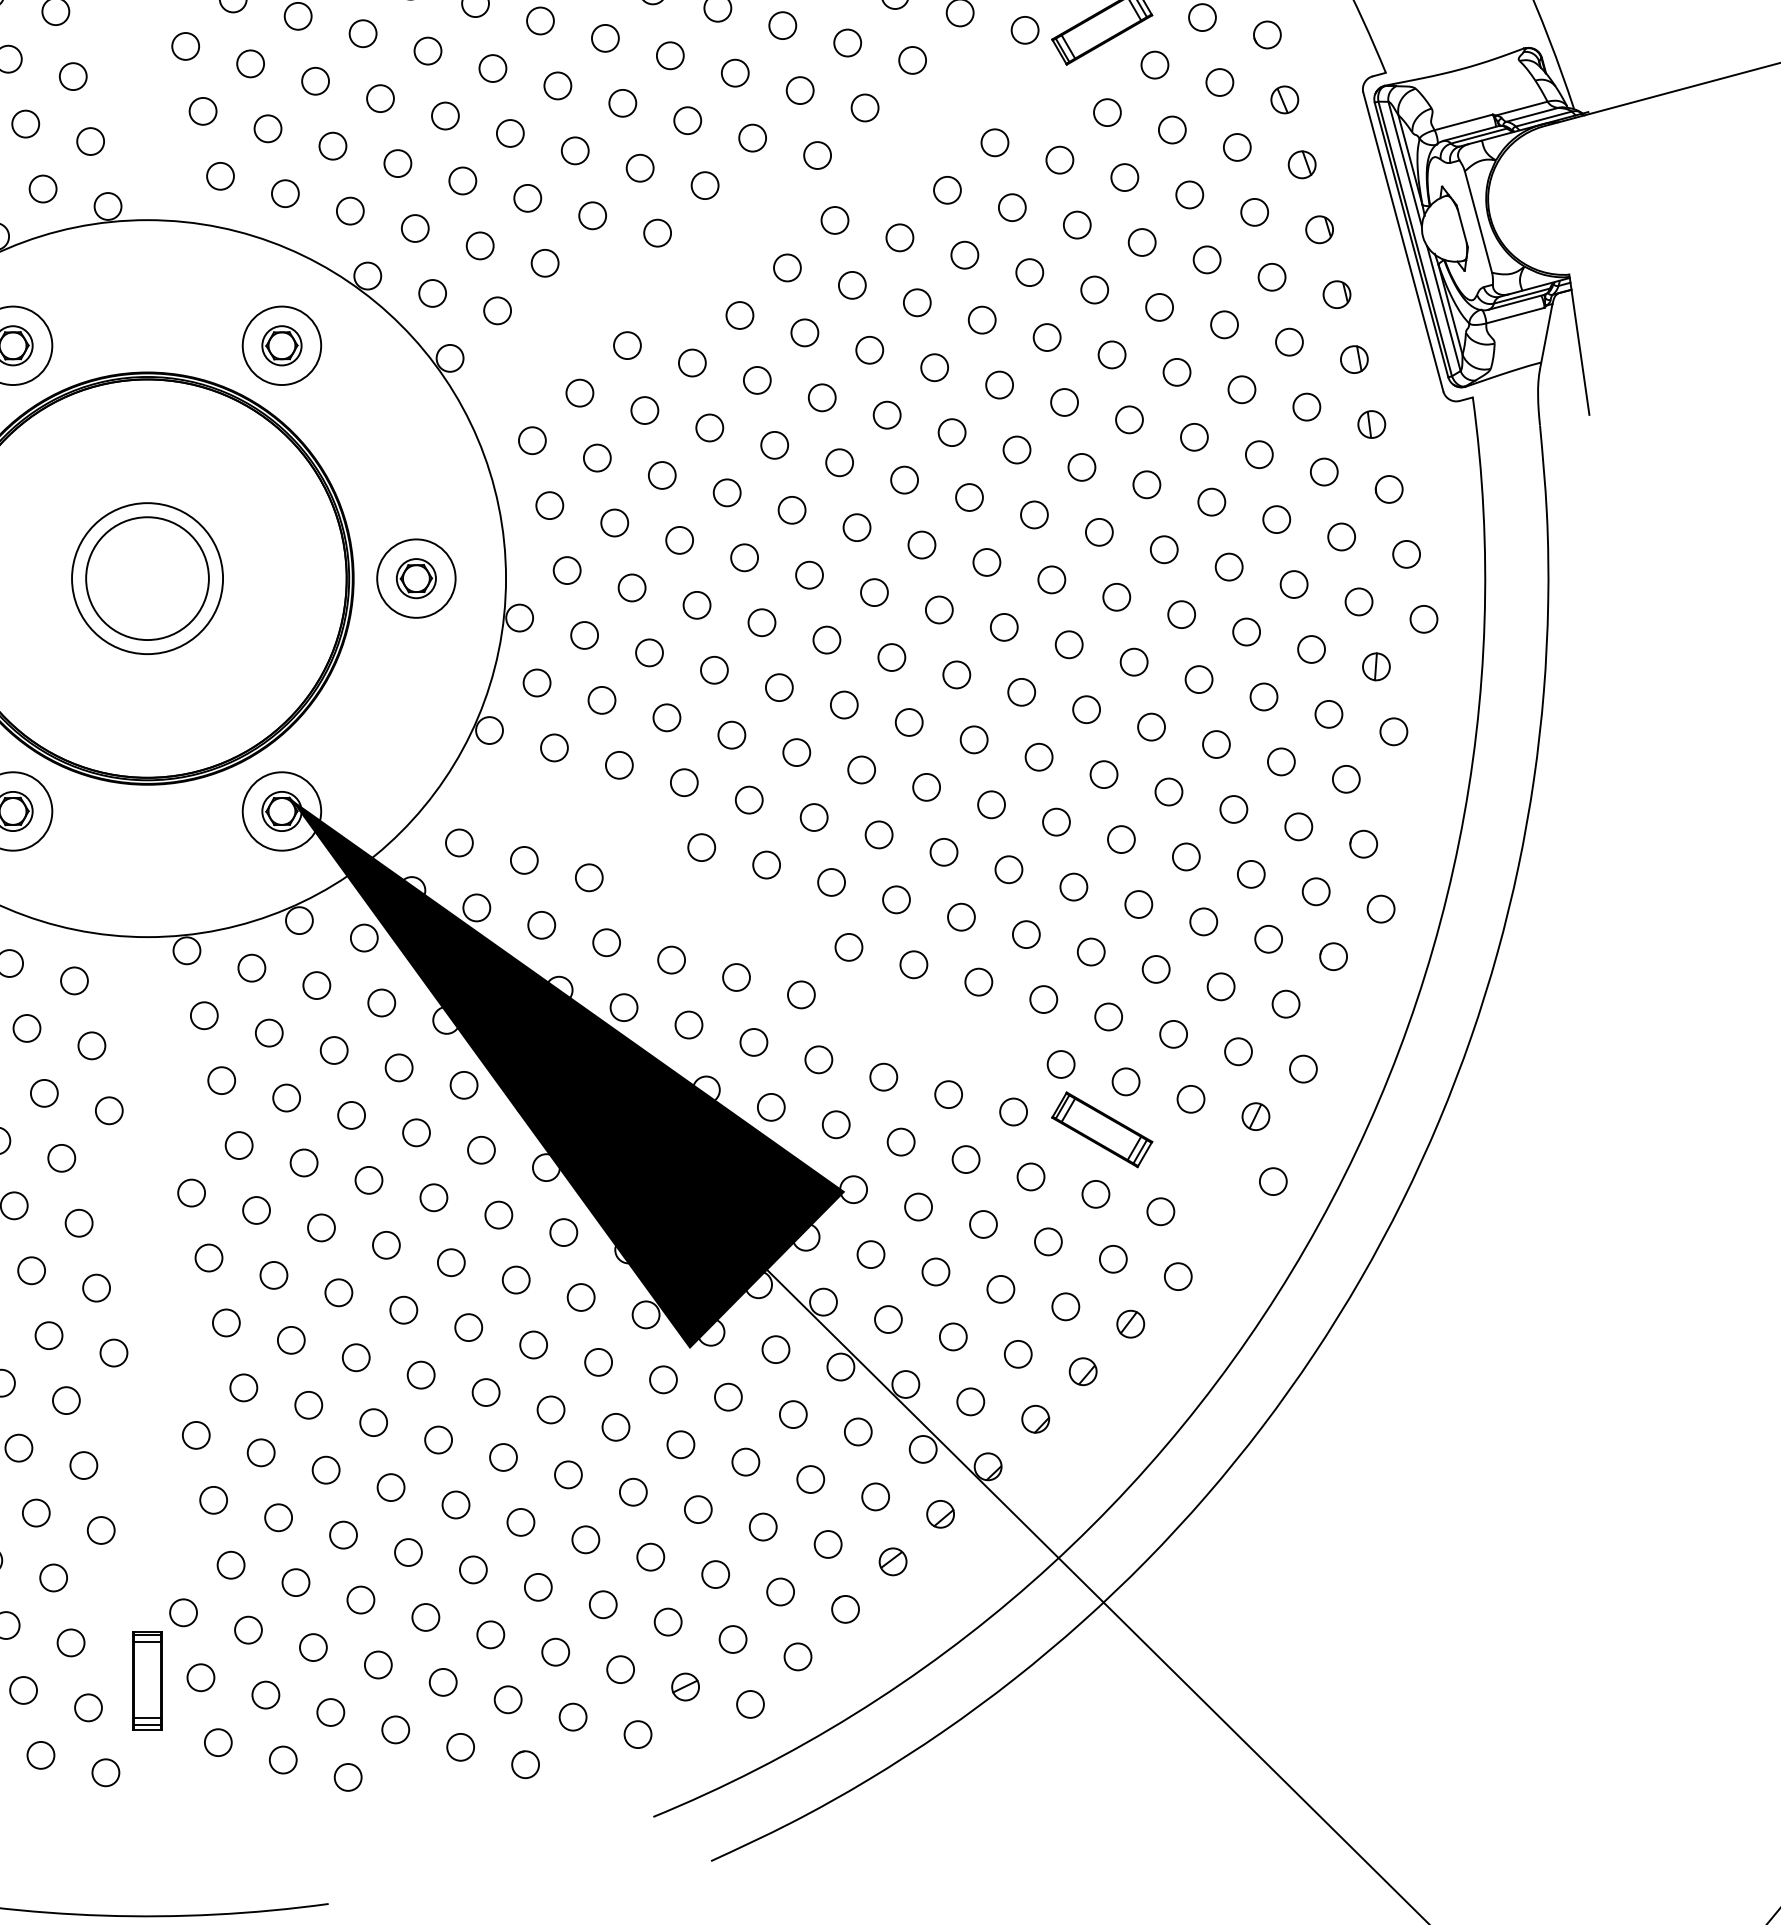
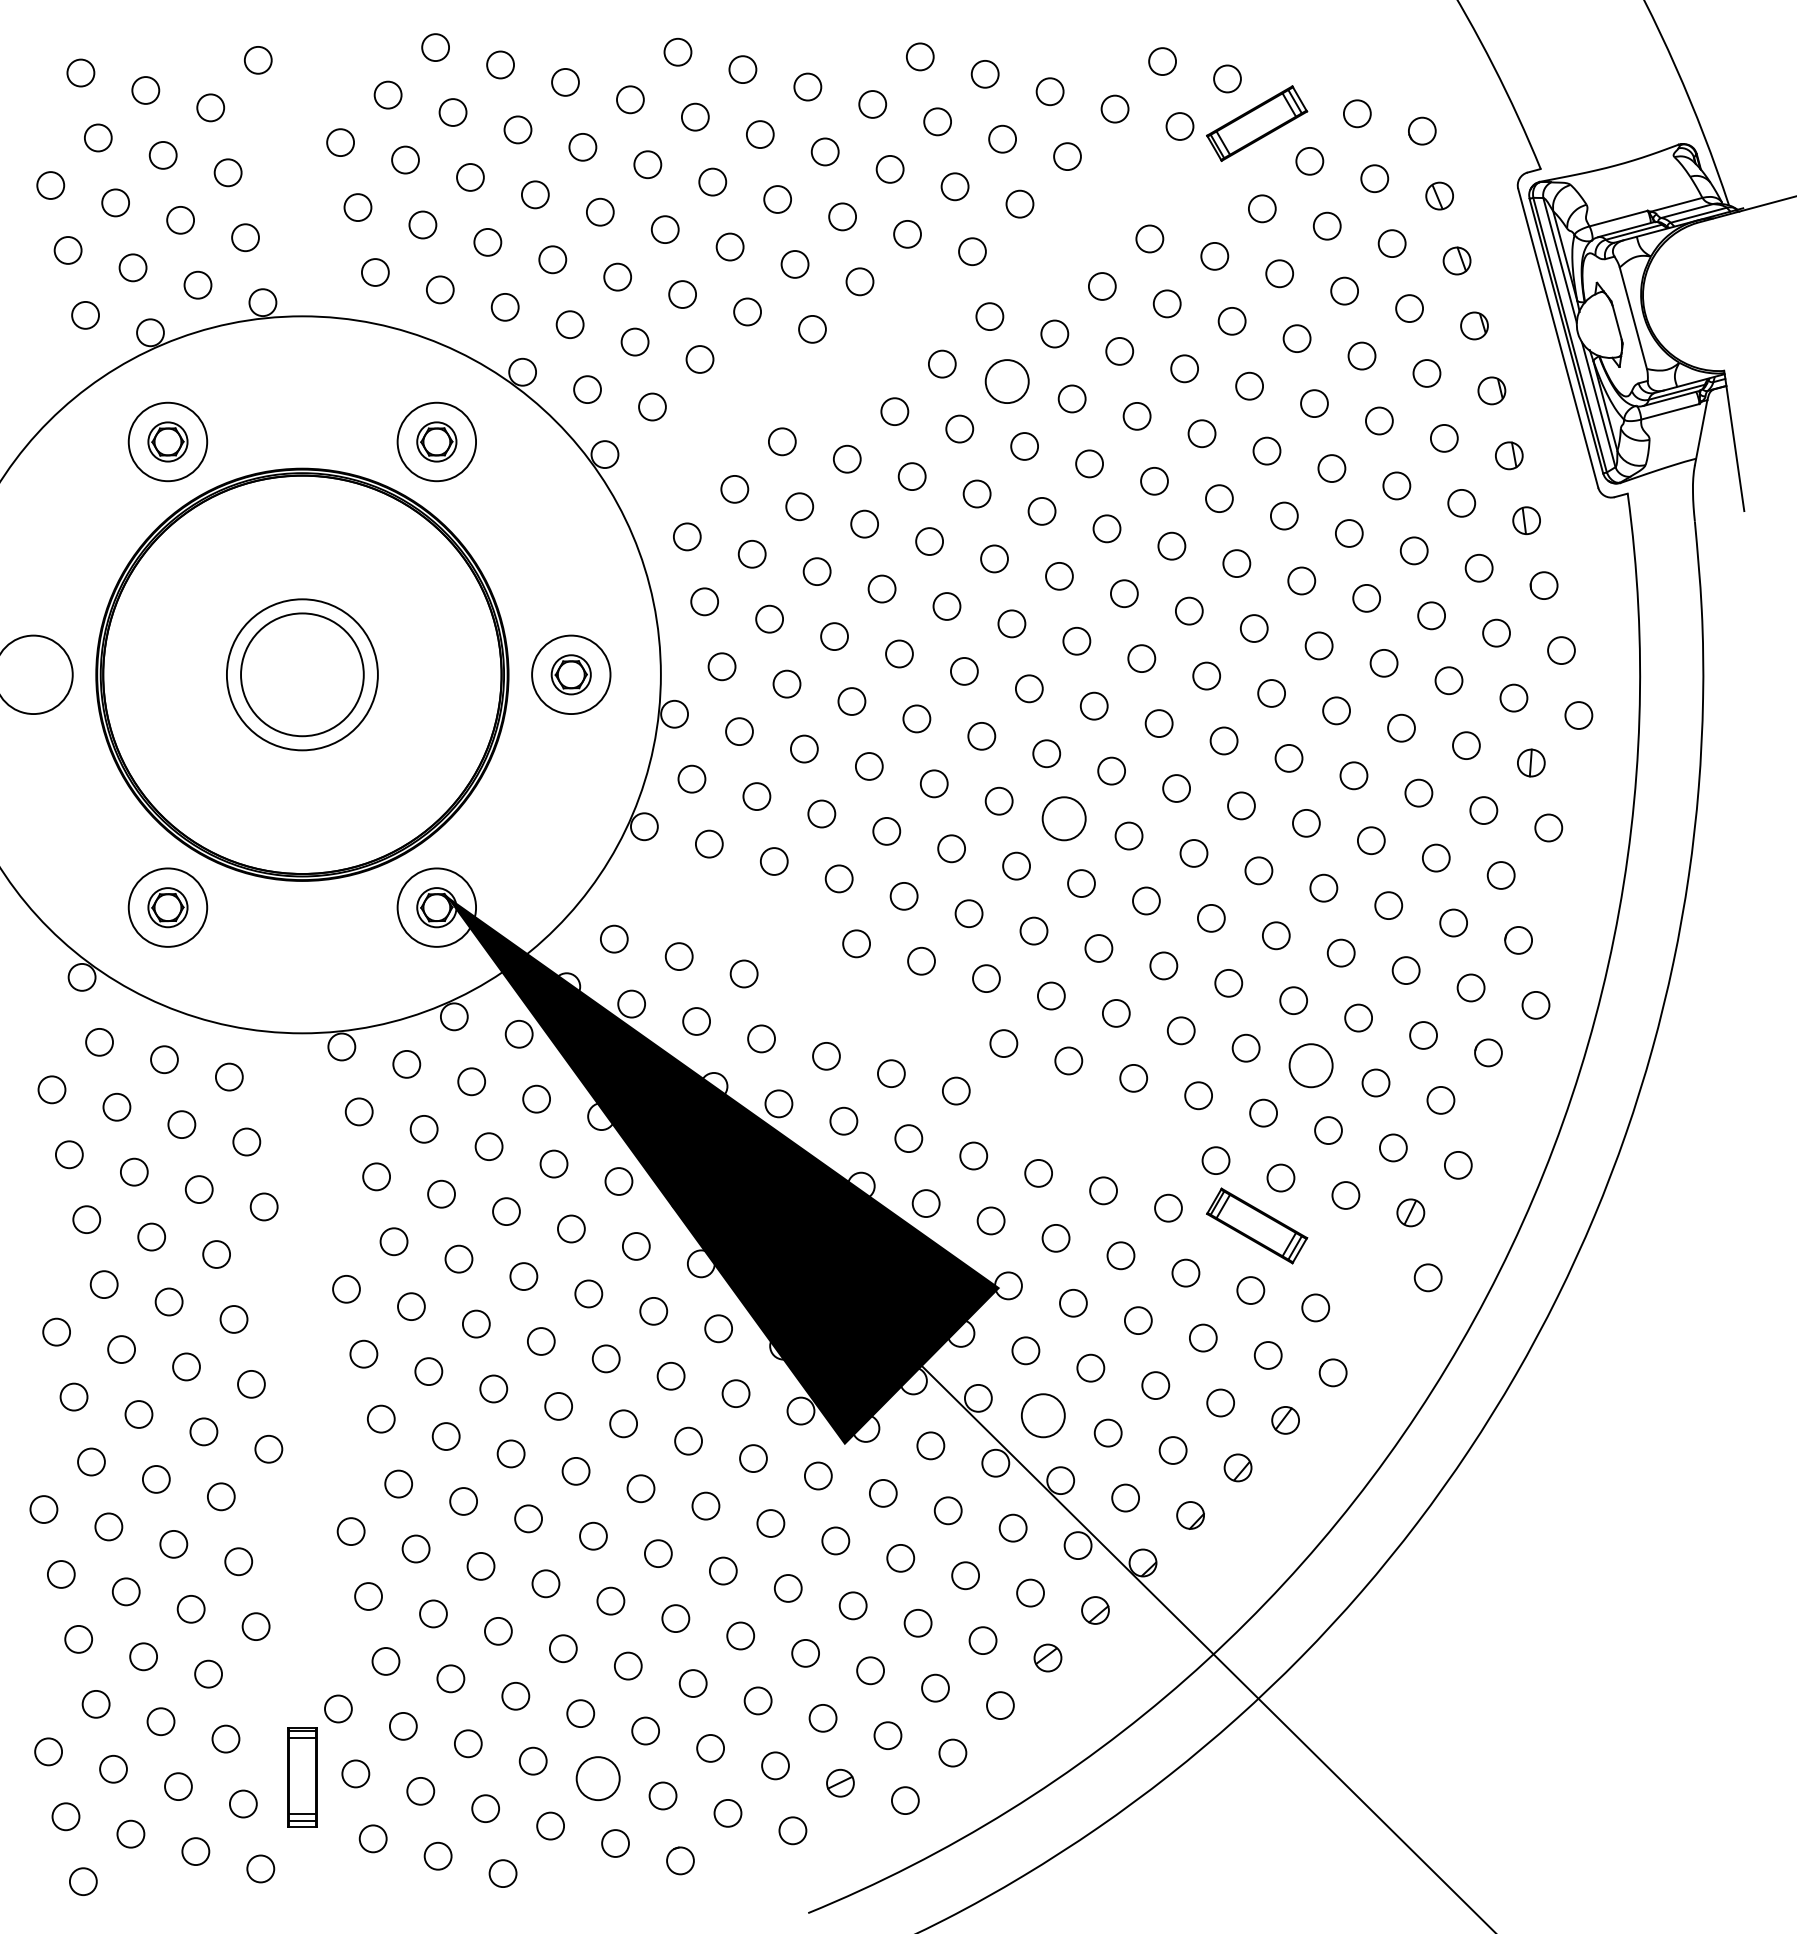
circle: (851, 285) -> (1006, 381), size x1.6
circle: (908, 722) -> (1063, 818), size x1.6
circle: (1155, 969) -> (1310, 1065), size x1.6
circle: (887, 1319) -> (1042, 1415), size x1.6
circle: (442, 1682) -> (597, 1778), size x1.6

